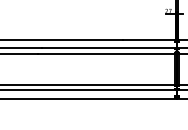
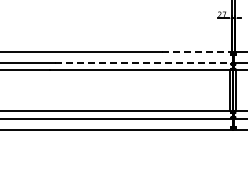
line: (149, 39) -> (197, 52), solid -> dashed
line: (108, 47) -> (143, 62), solid -> dashed

